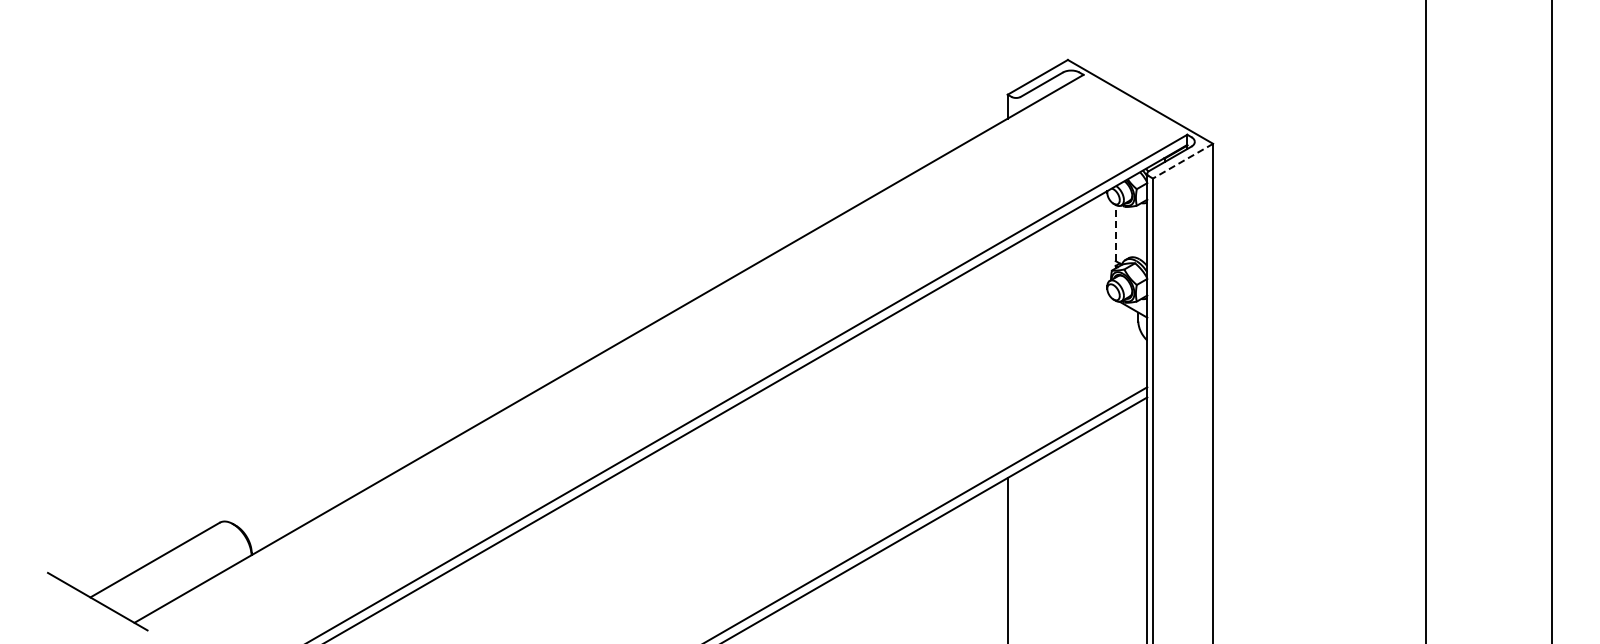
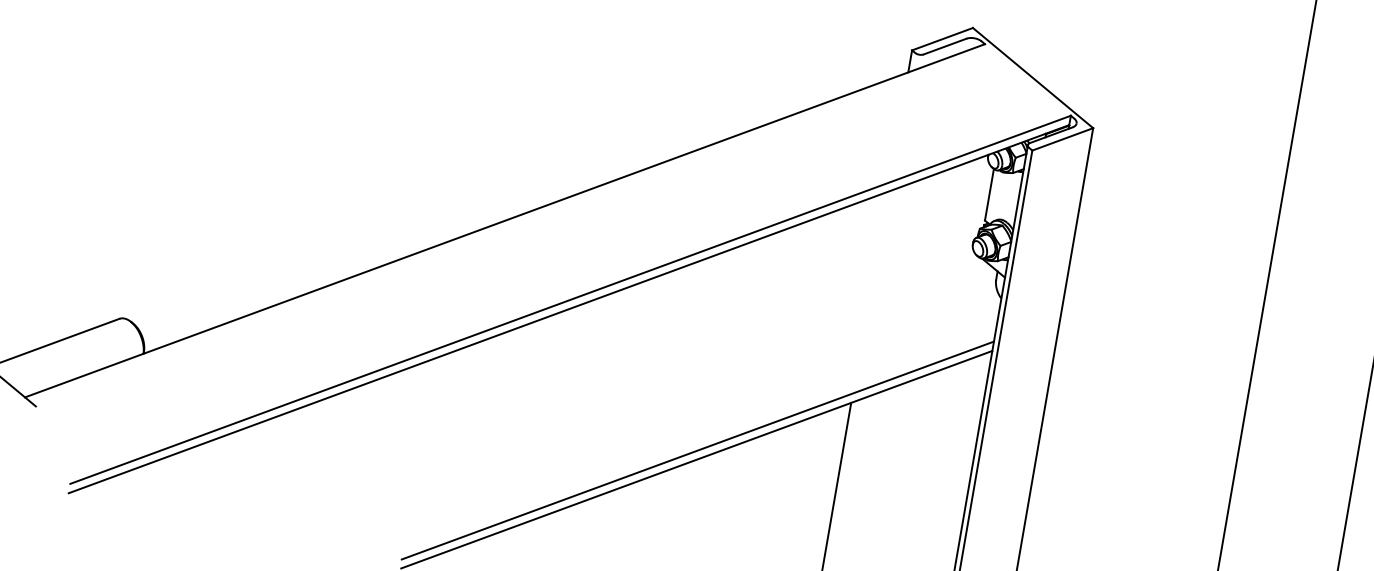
line: (1183, 161) -> (1063, 139), dashed -> solid
line: (1115, 232) -> (989, 194), dashed -> solid

